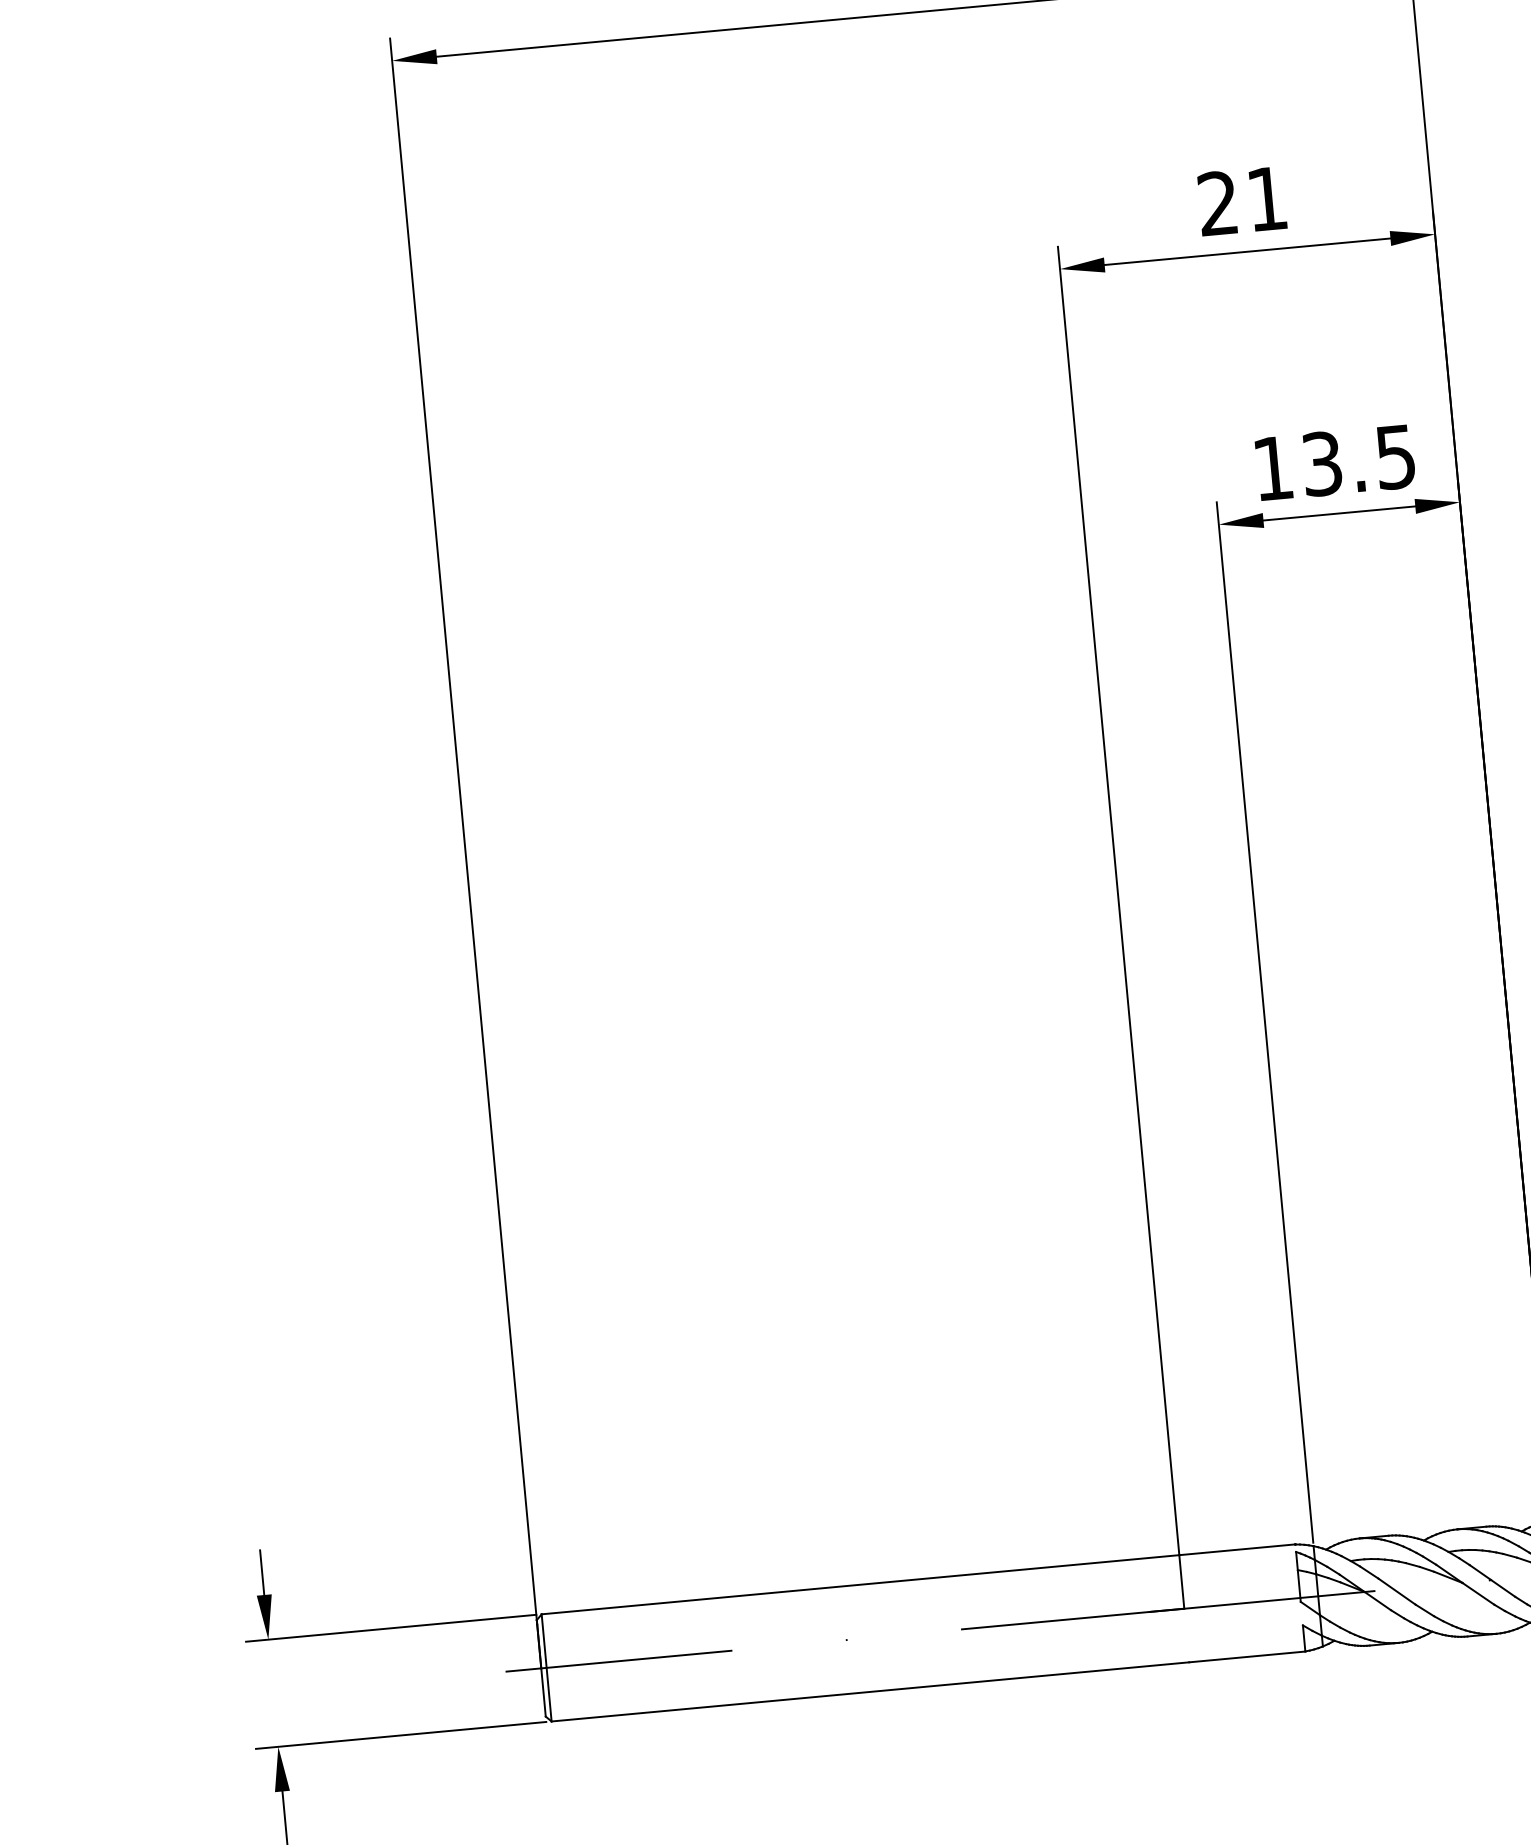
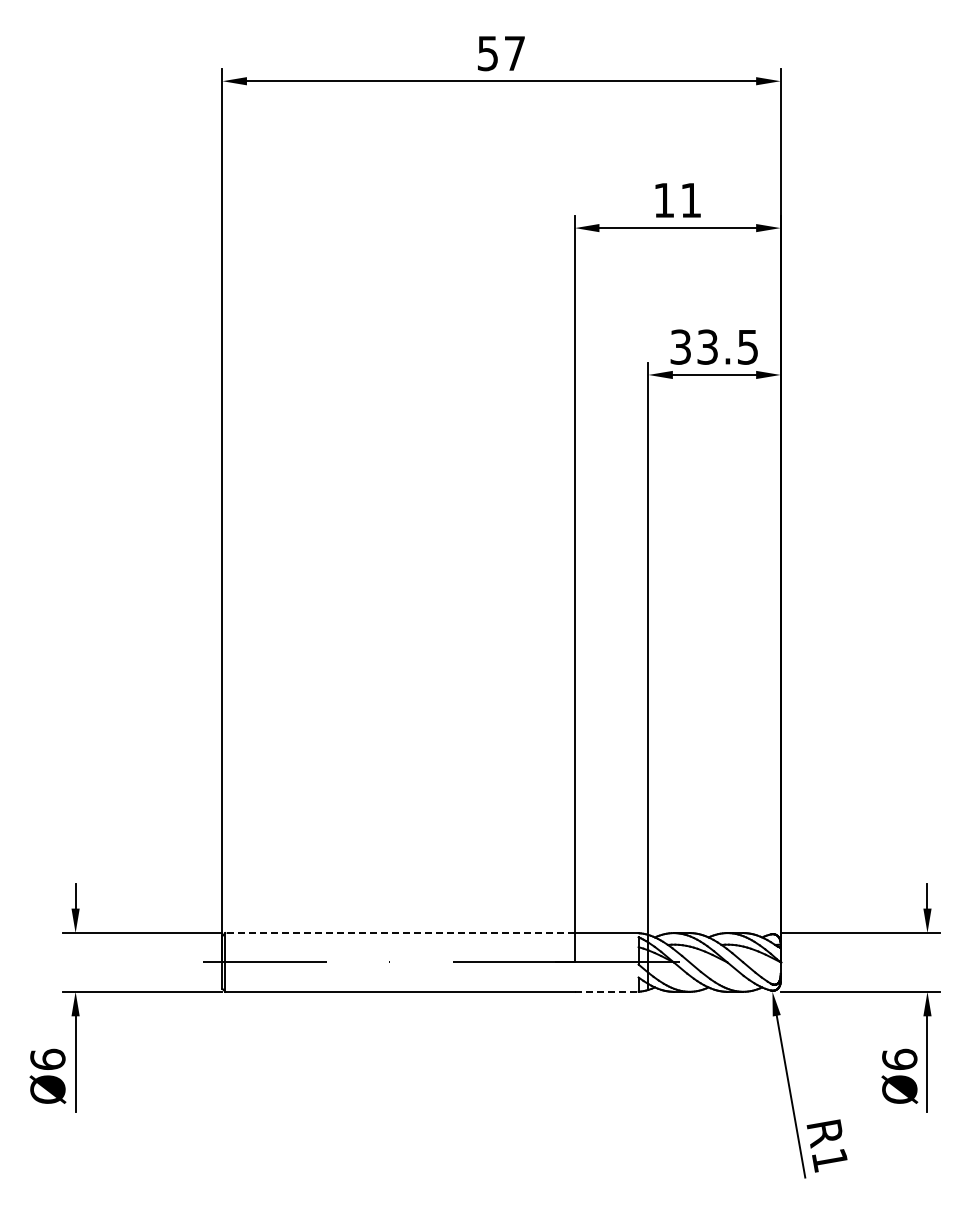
text: (1216, 201) -> (663, 199), 21 -> 11
text: (1272, 467) -> (680, 346), 13.5 -> 33.5
line: (861, 1585) -> (400, 933), solid -> dashed
line: (1246, 1656) -> (606, 991), solid -> dashed

